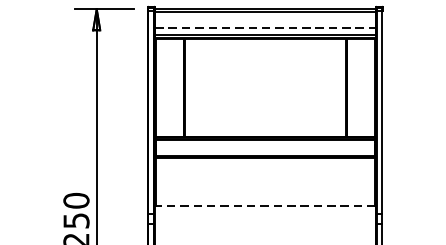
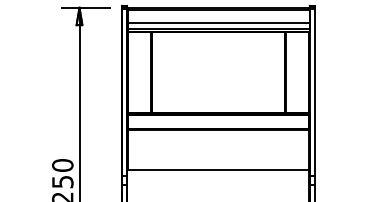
line: (265, 27) -> (218, 22), dashed -> solid
line: (265, 205) -> (218, 169), dashed -> solid

